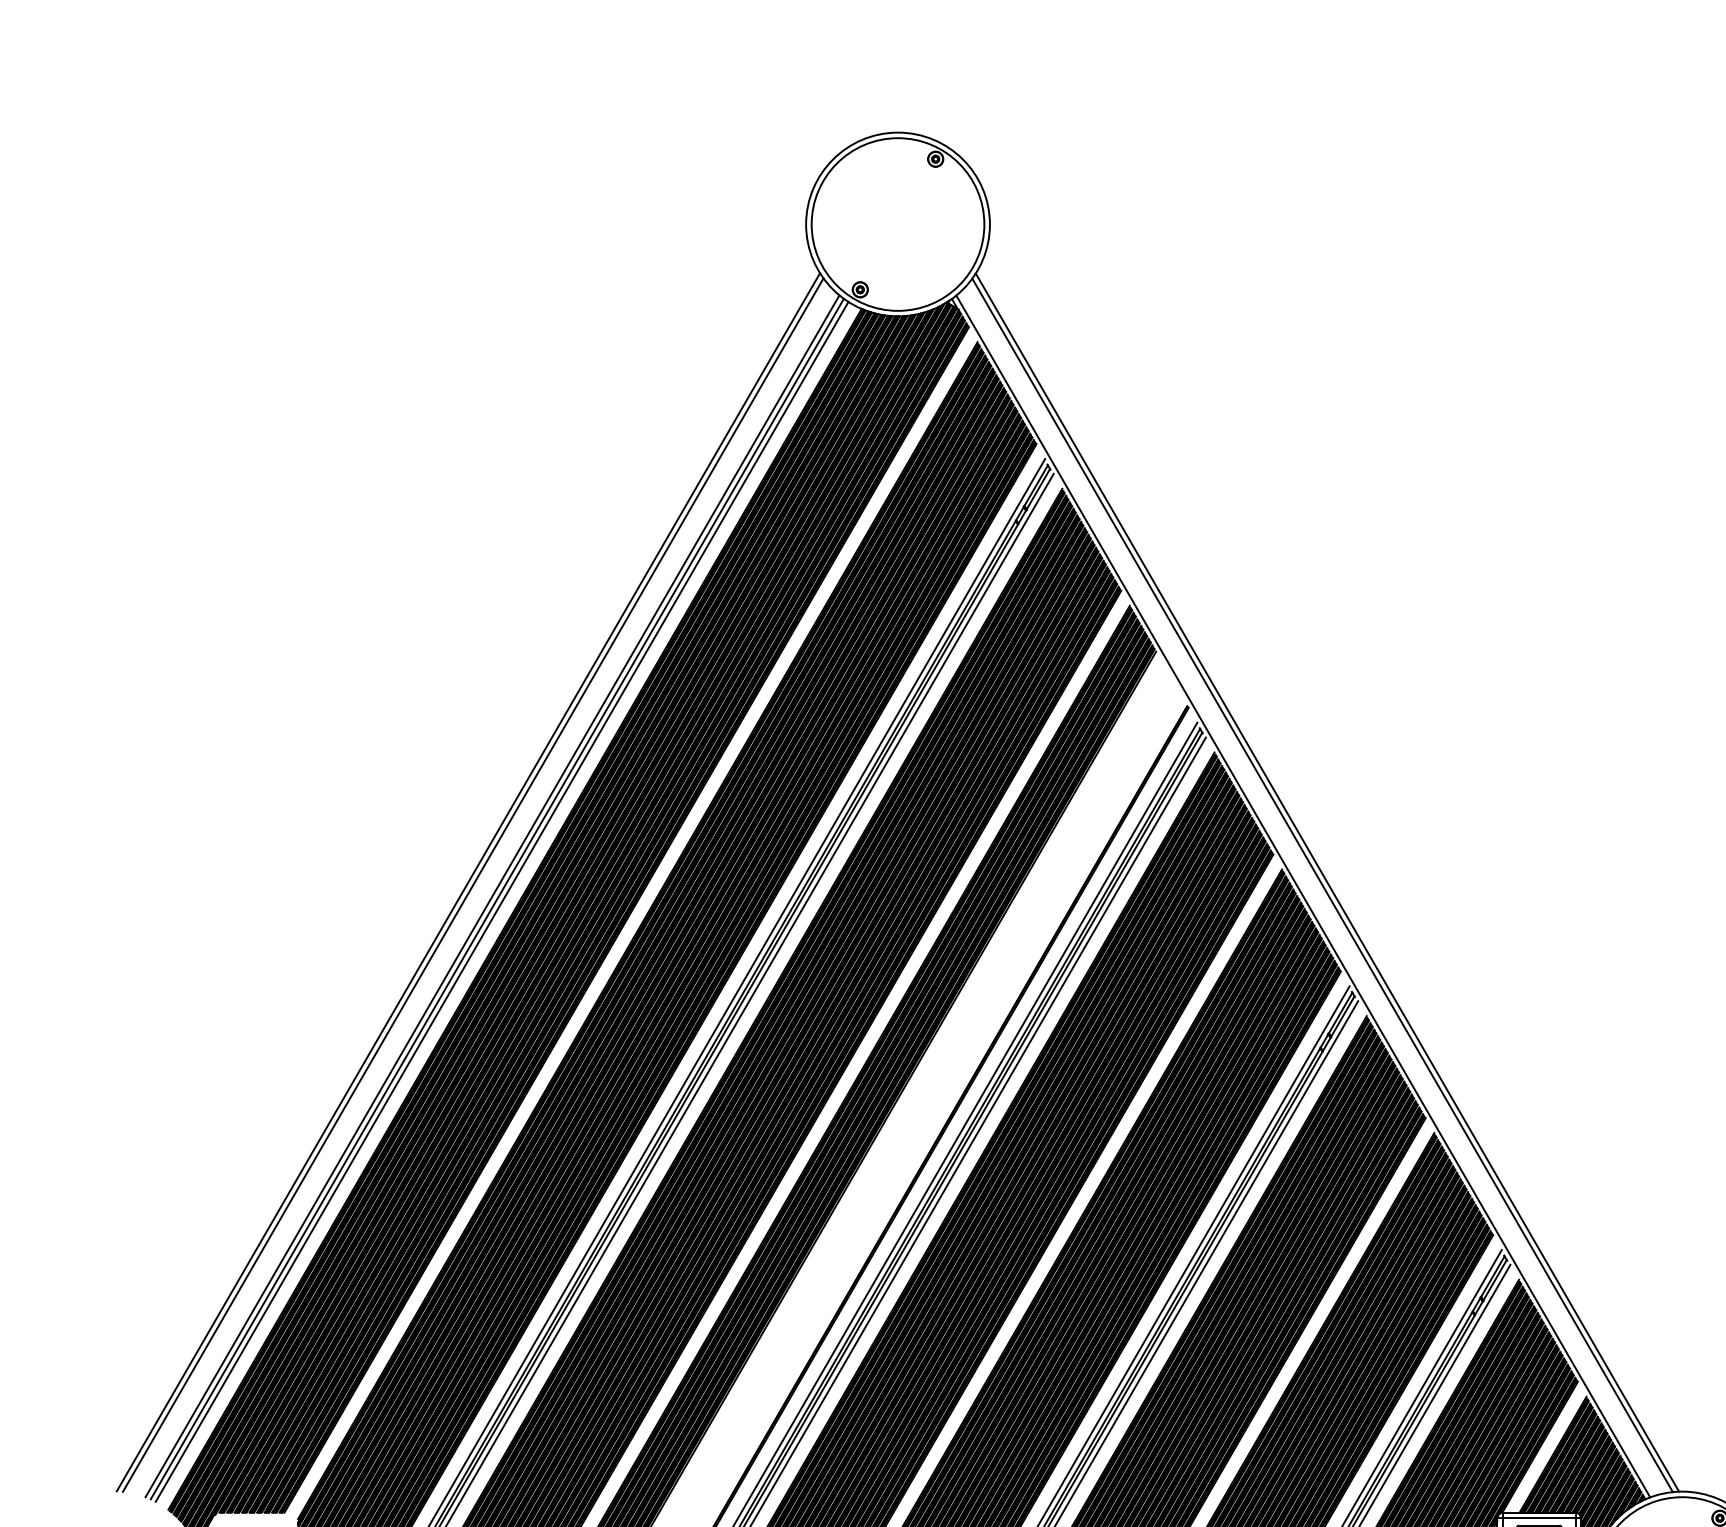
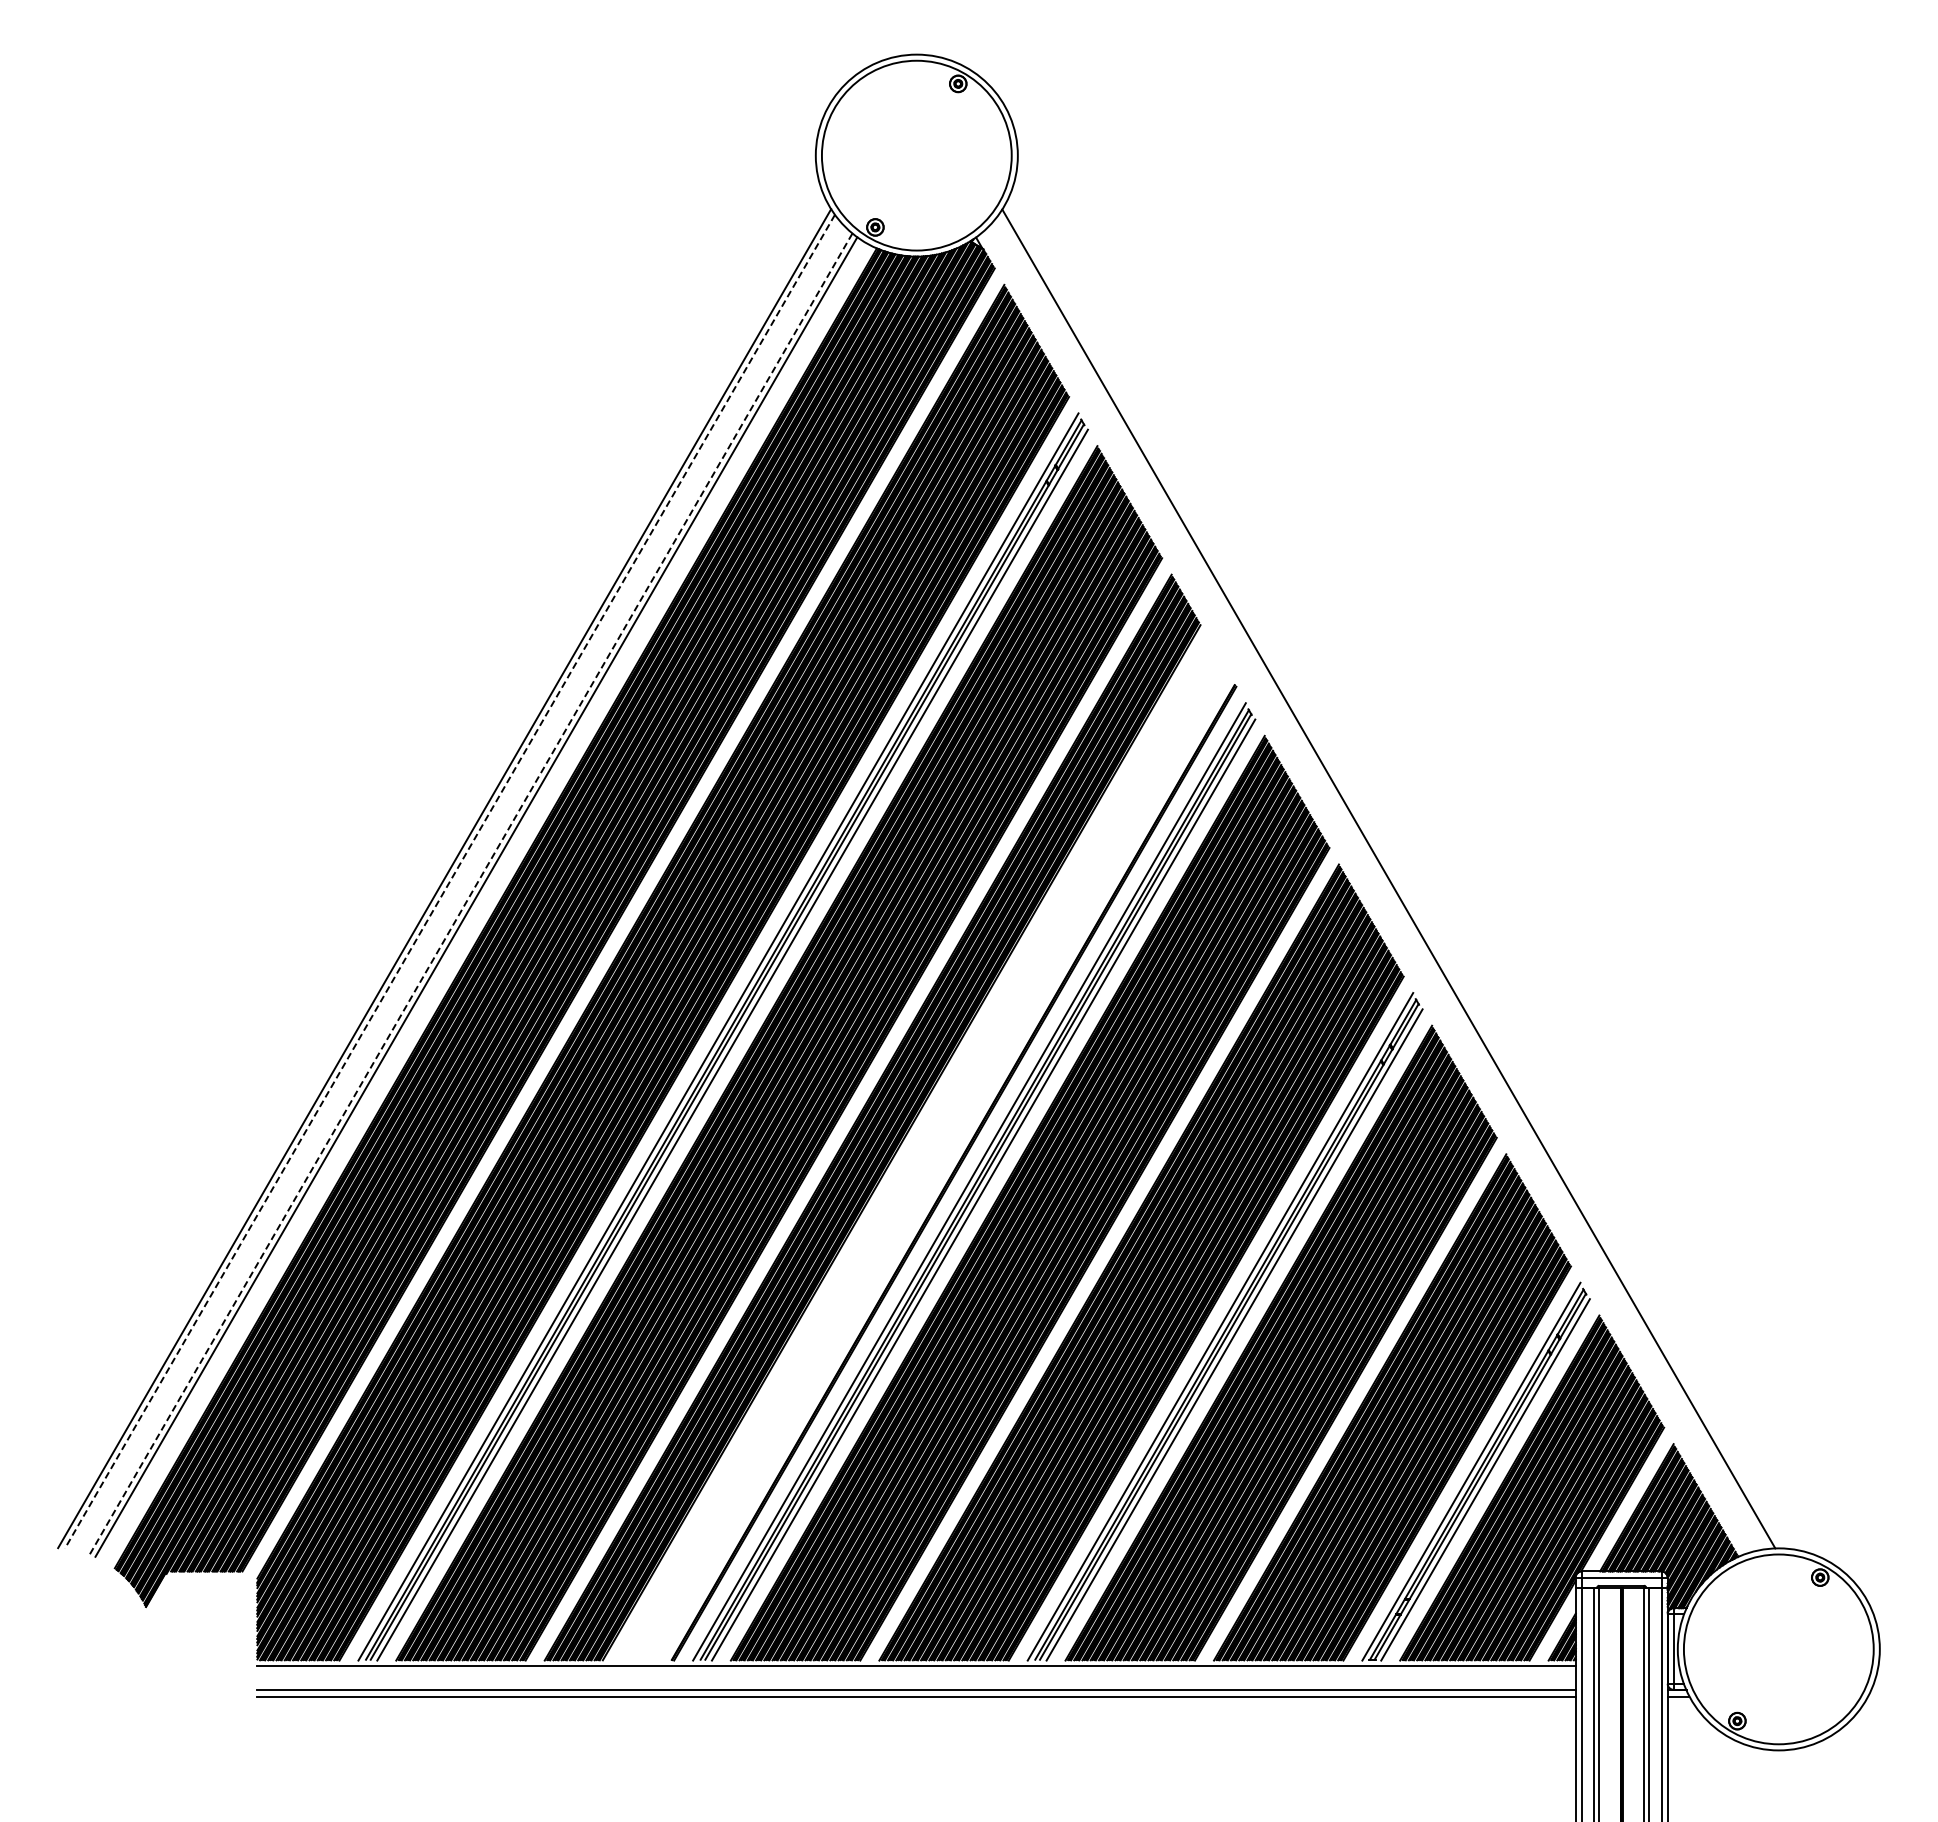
line: (1322, 884) -> (1383, 881), removed
line: (472, 885) -> (449, 882), solid -> dashed
line: (1302, 895) -> (1361, 893), removed
line: (492, 896) -> (471, 894), solid -> dashed
line: (501, 901) -> (481, 899), removed

